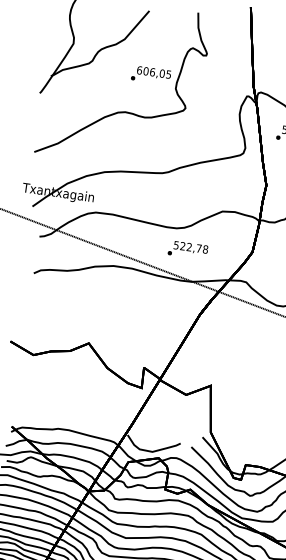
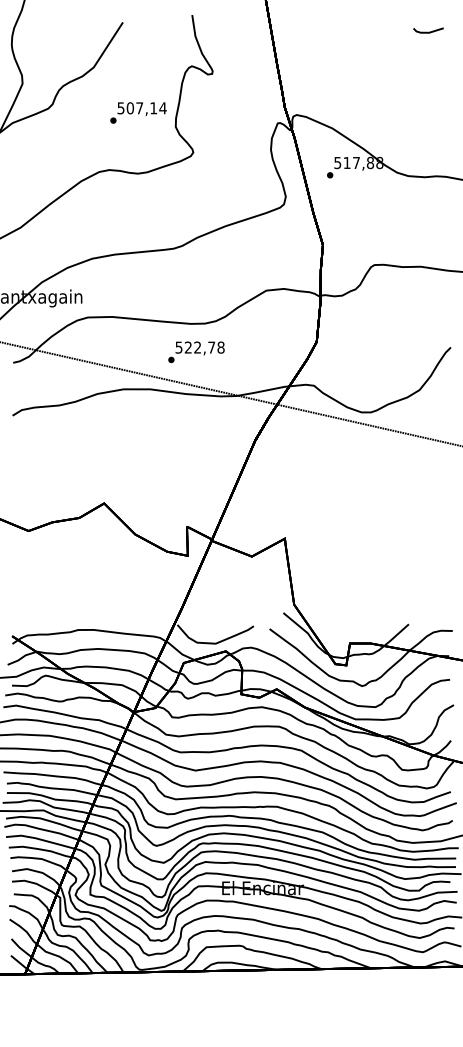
text: (153, 72) -> (141, 108), 606,05 -> 507,14
text: (188, 250) -> (196, 352), moved

